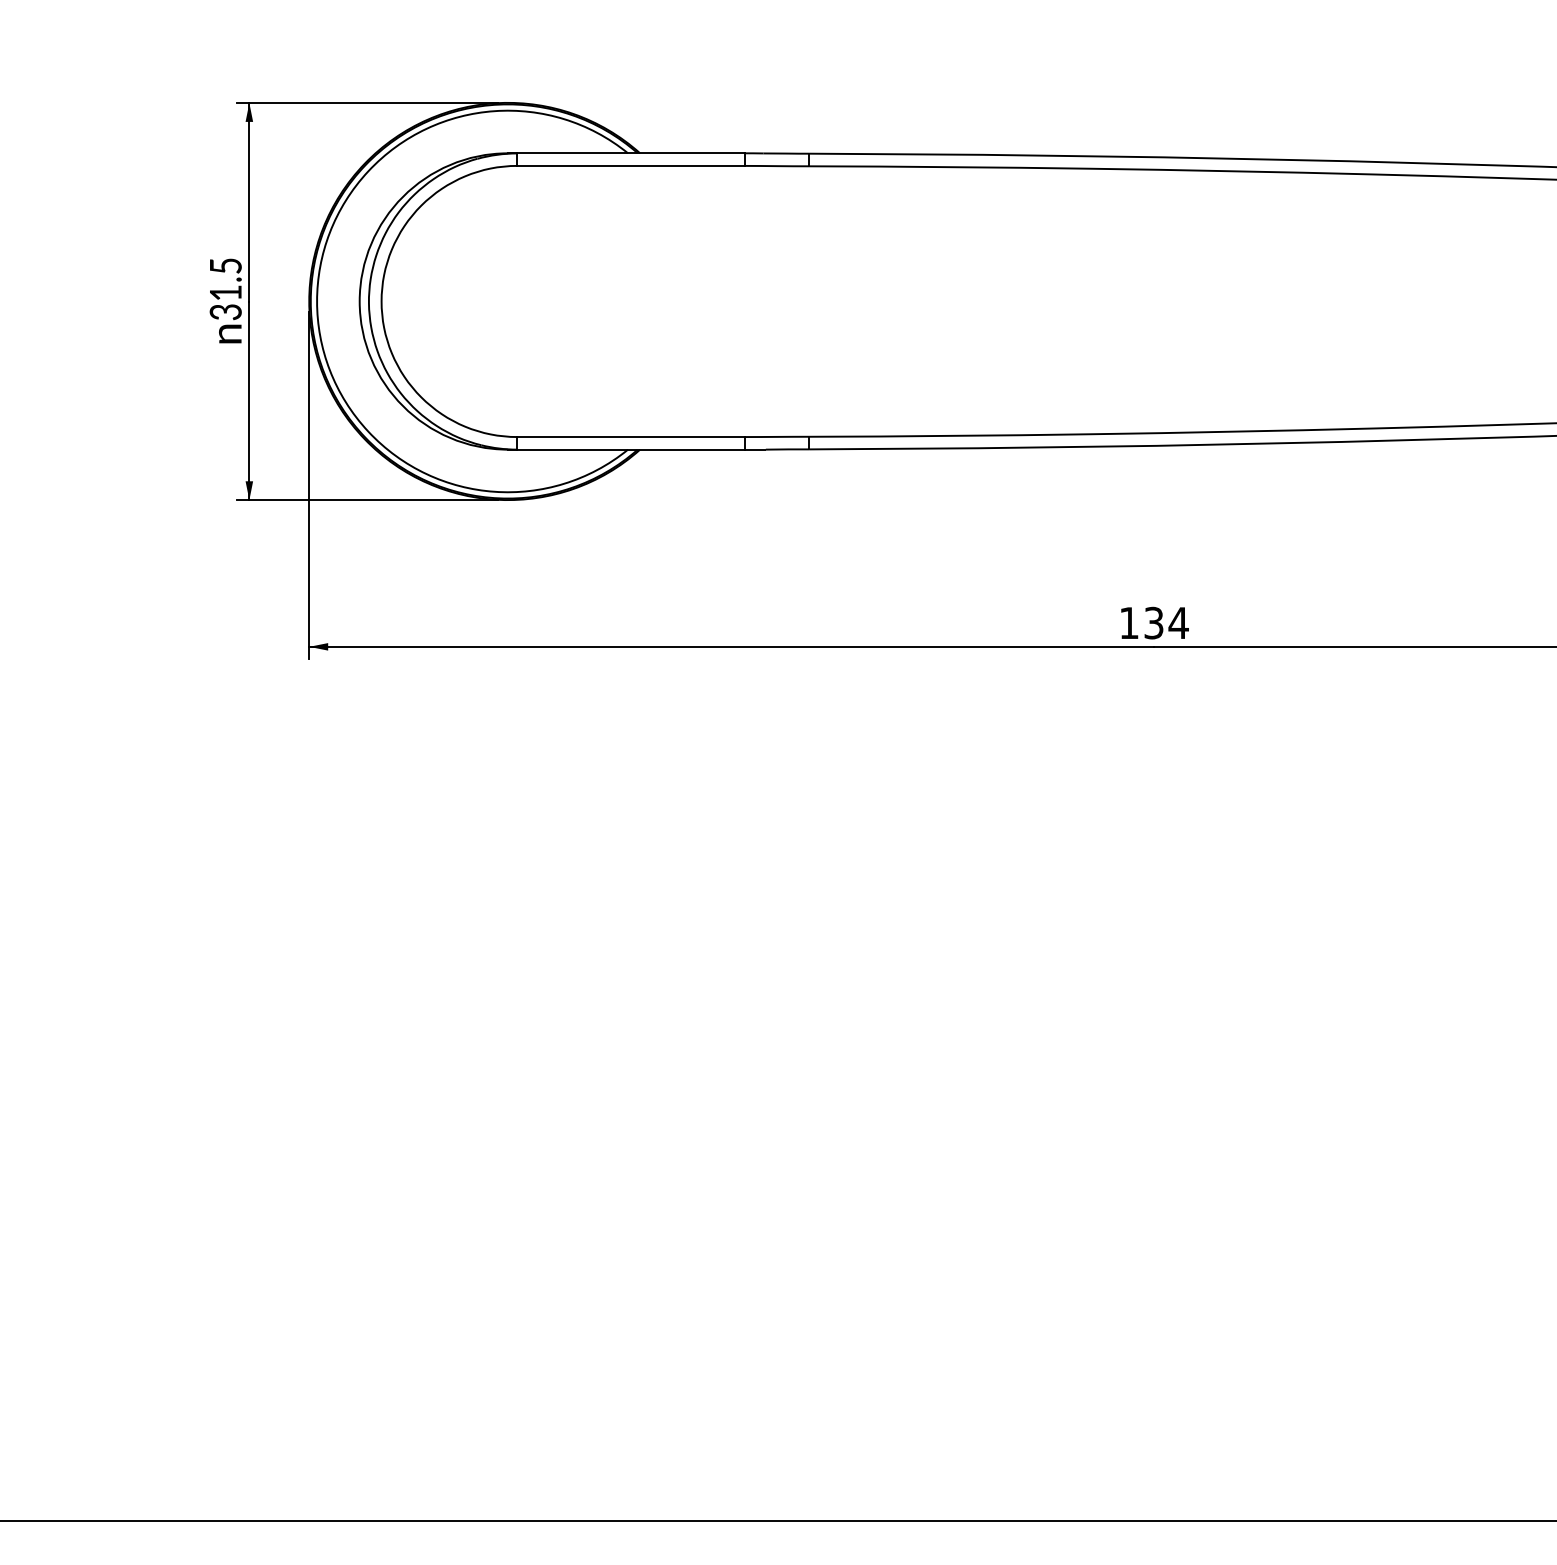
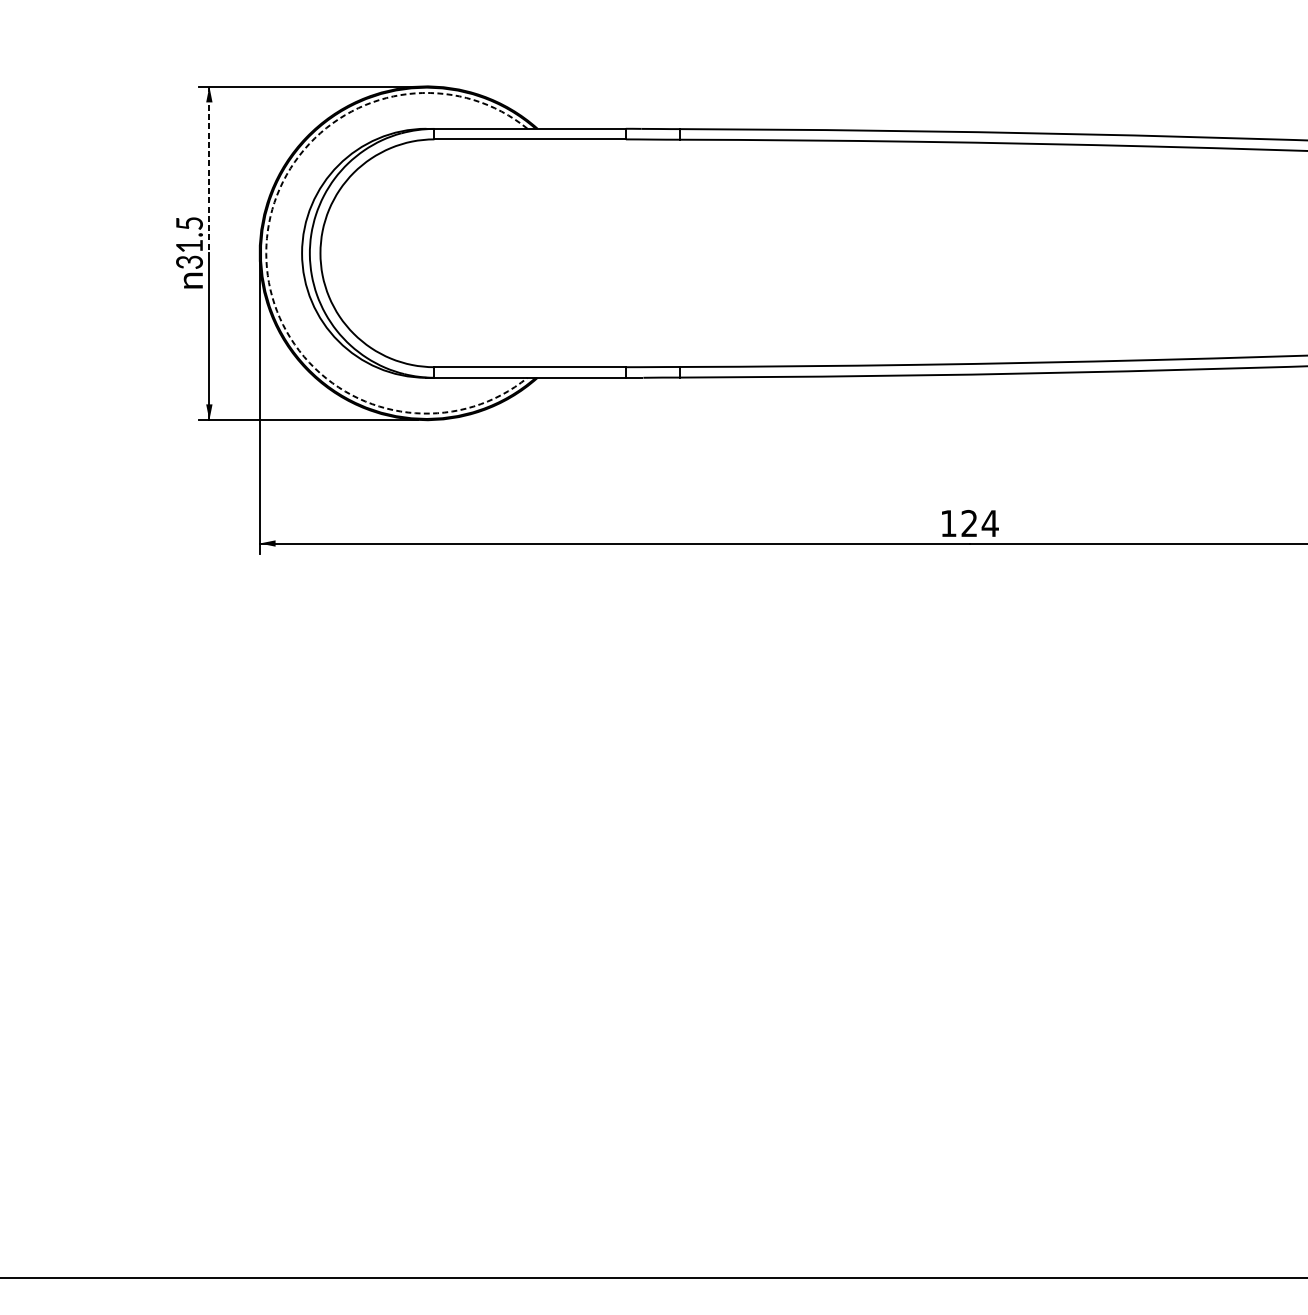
line: (249, 202) -> (209, 170), solid -> dashed
arc: (317, 301) -> (266, 253), solid -> dashed
text: (1153, 623) -> (969, 523), 134 -> 124

